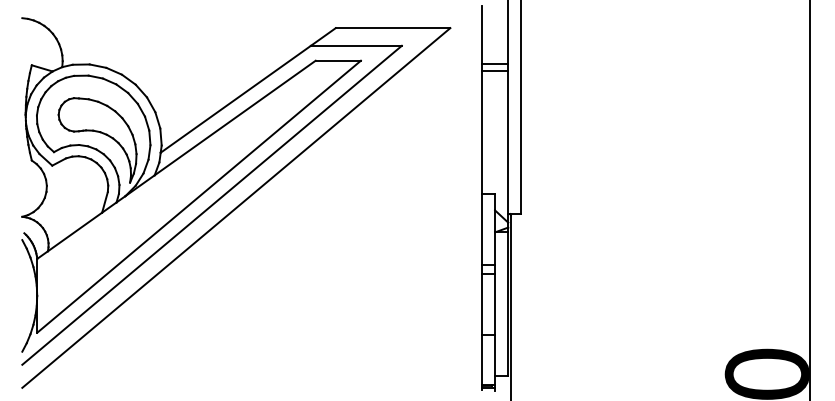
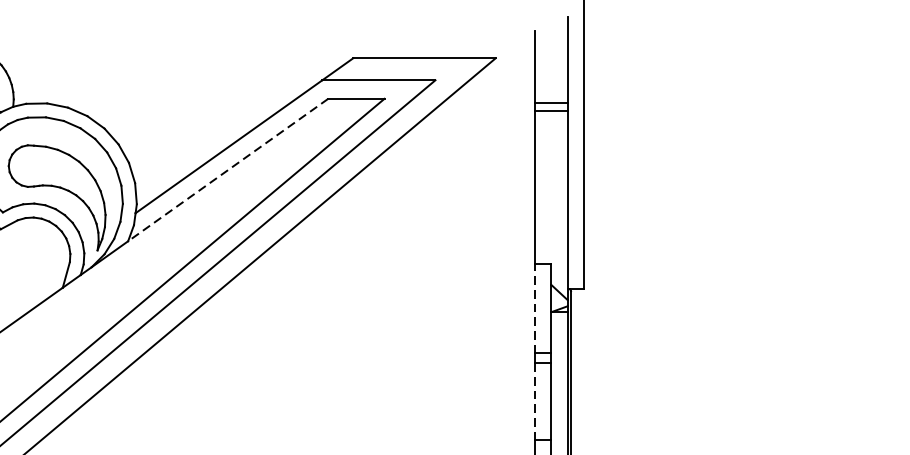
line: (235, 118) -> (228, 170), solid -> dashed
line: (481, 229) -> (534, 308), solid -> dashed
line: (481, 304) -> (534, 401), solid -> dashed

